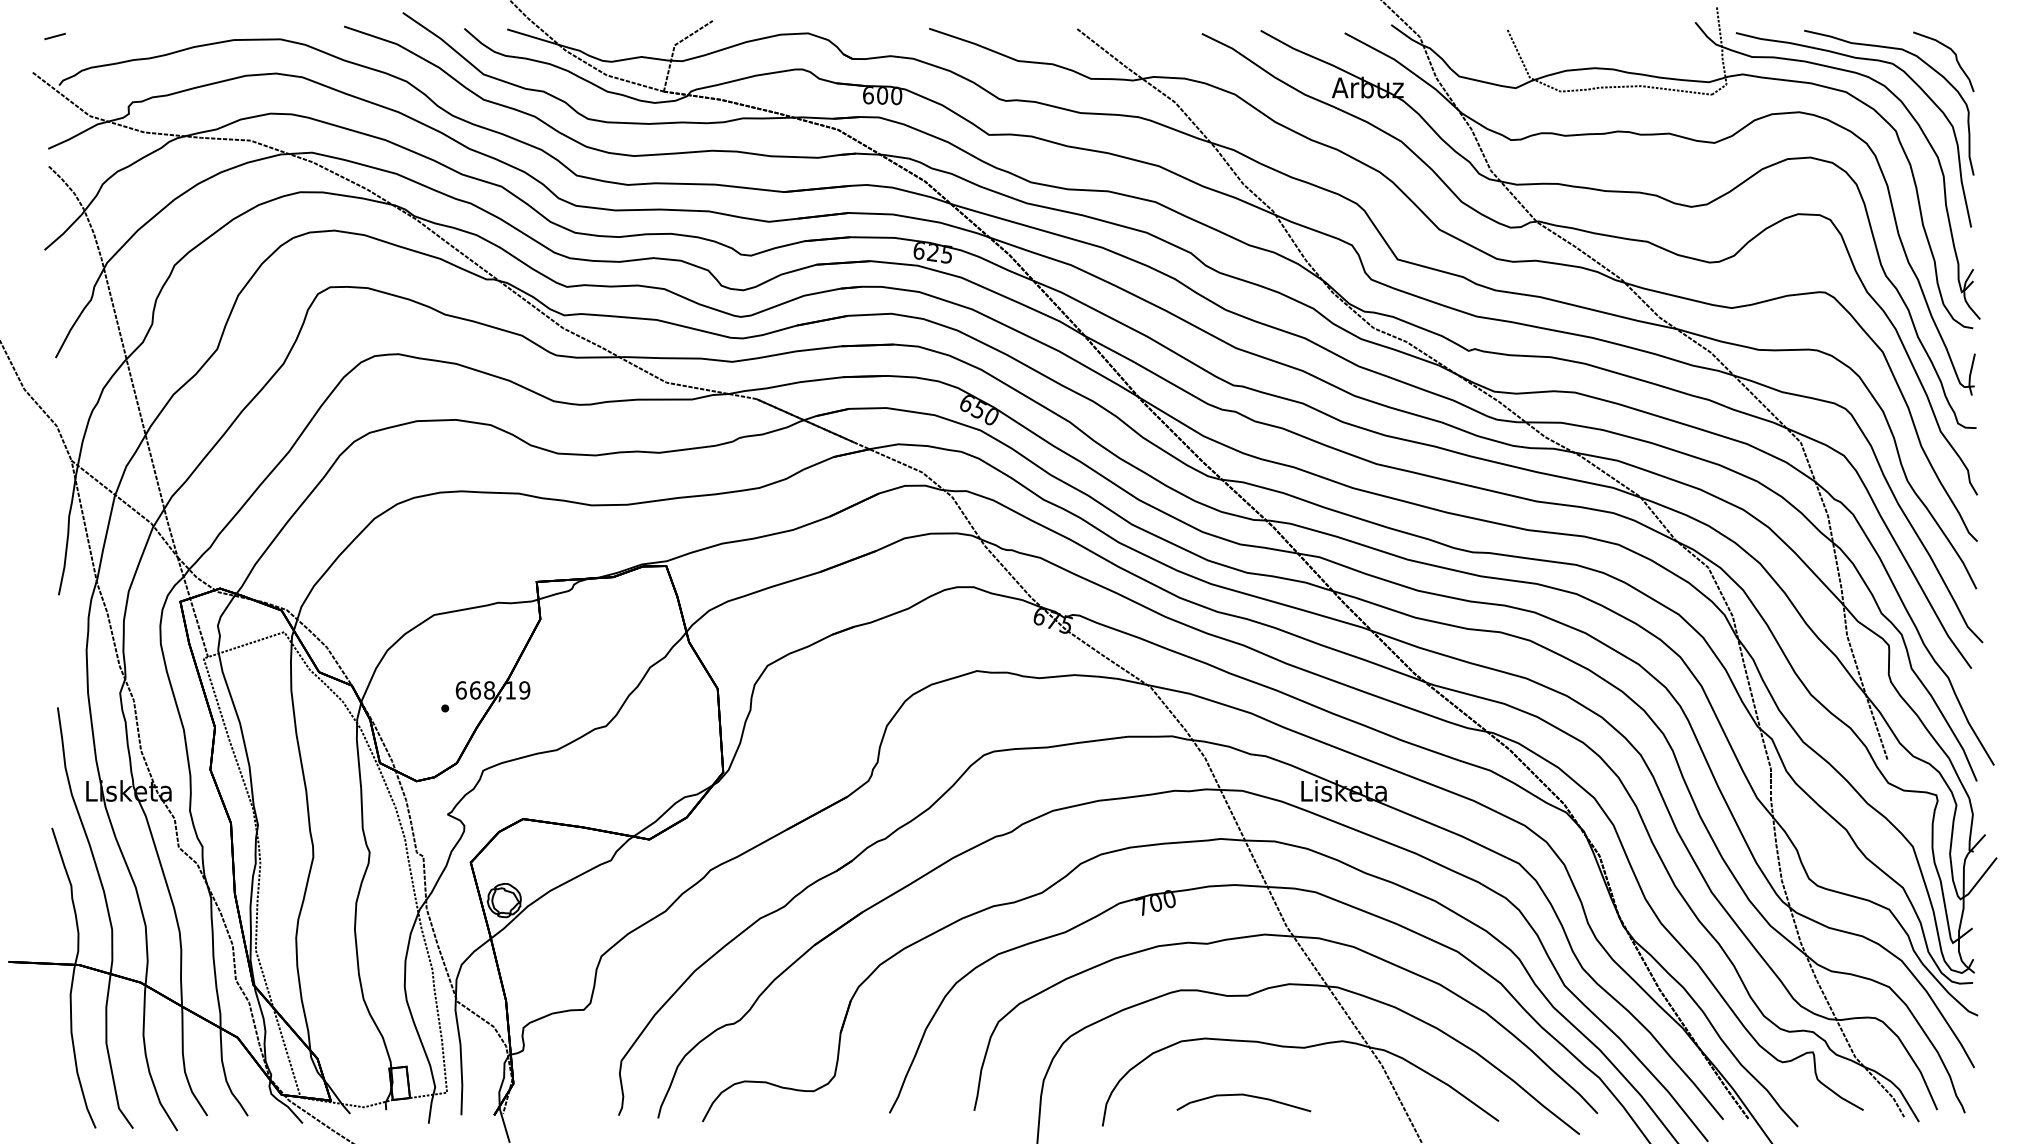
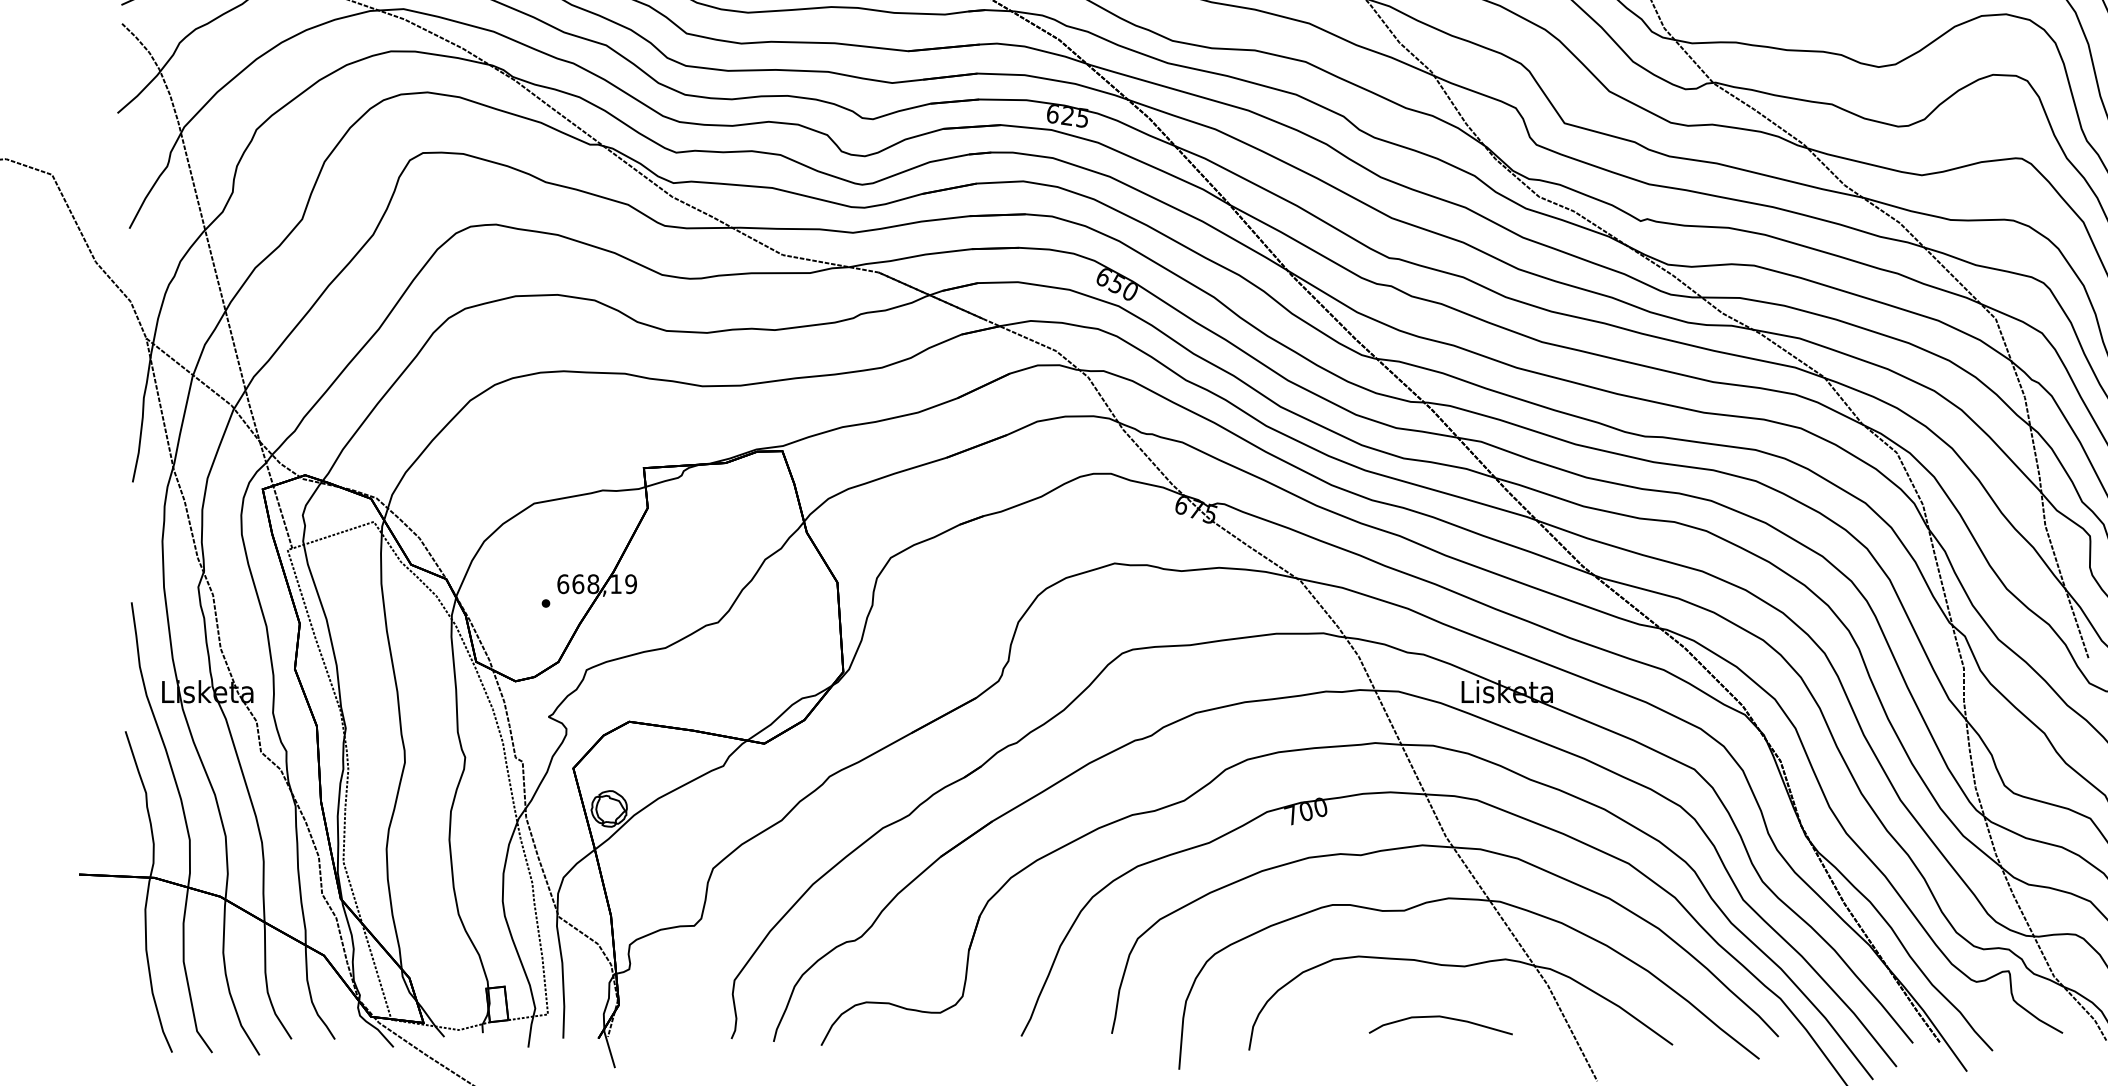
curve: (1246, 1096) -> (1443, 1018), moved

